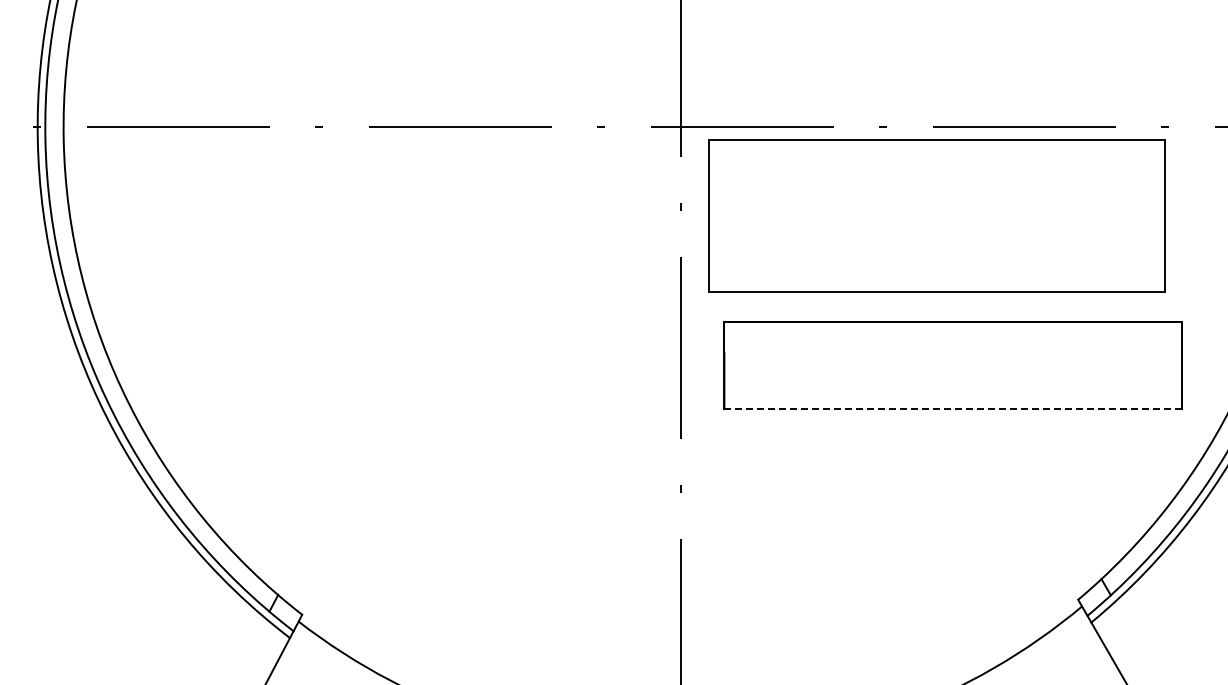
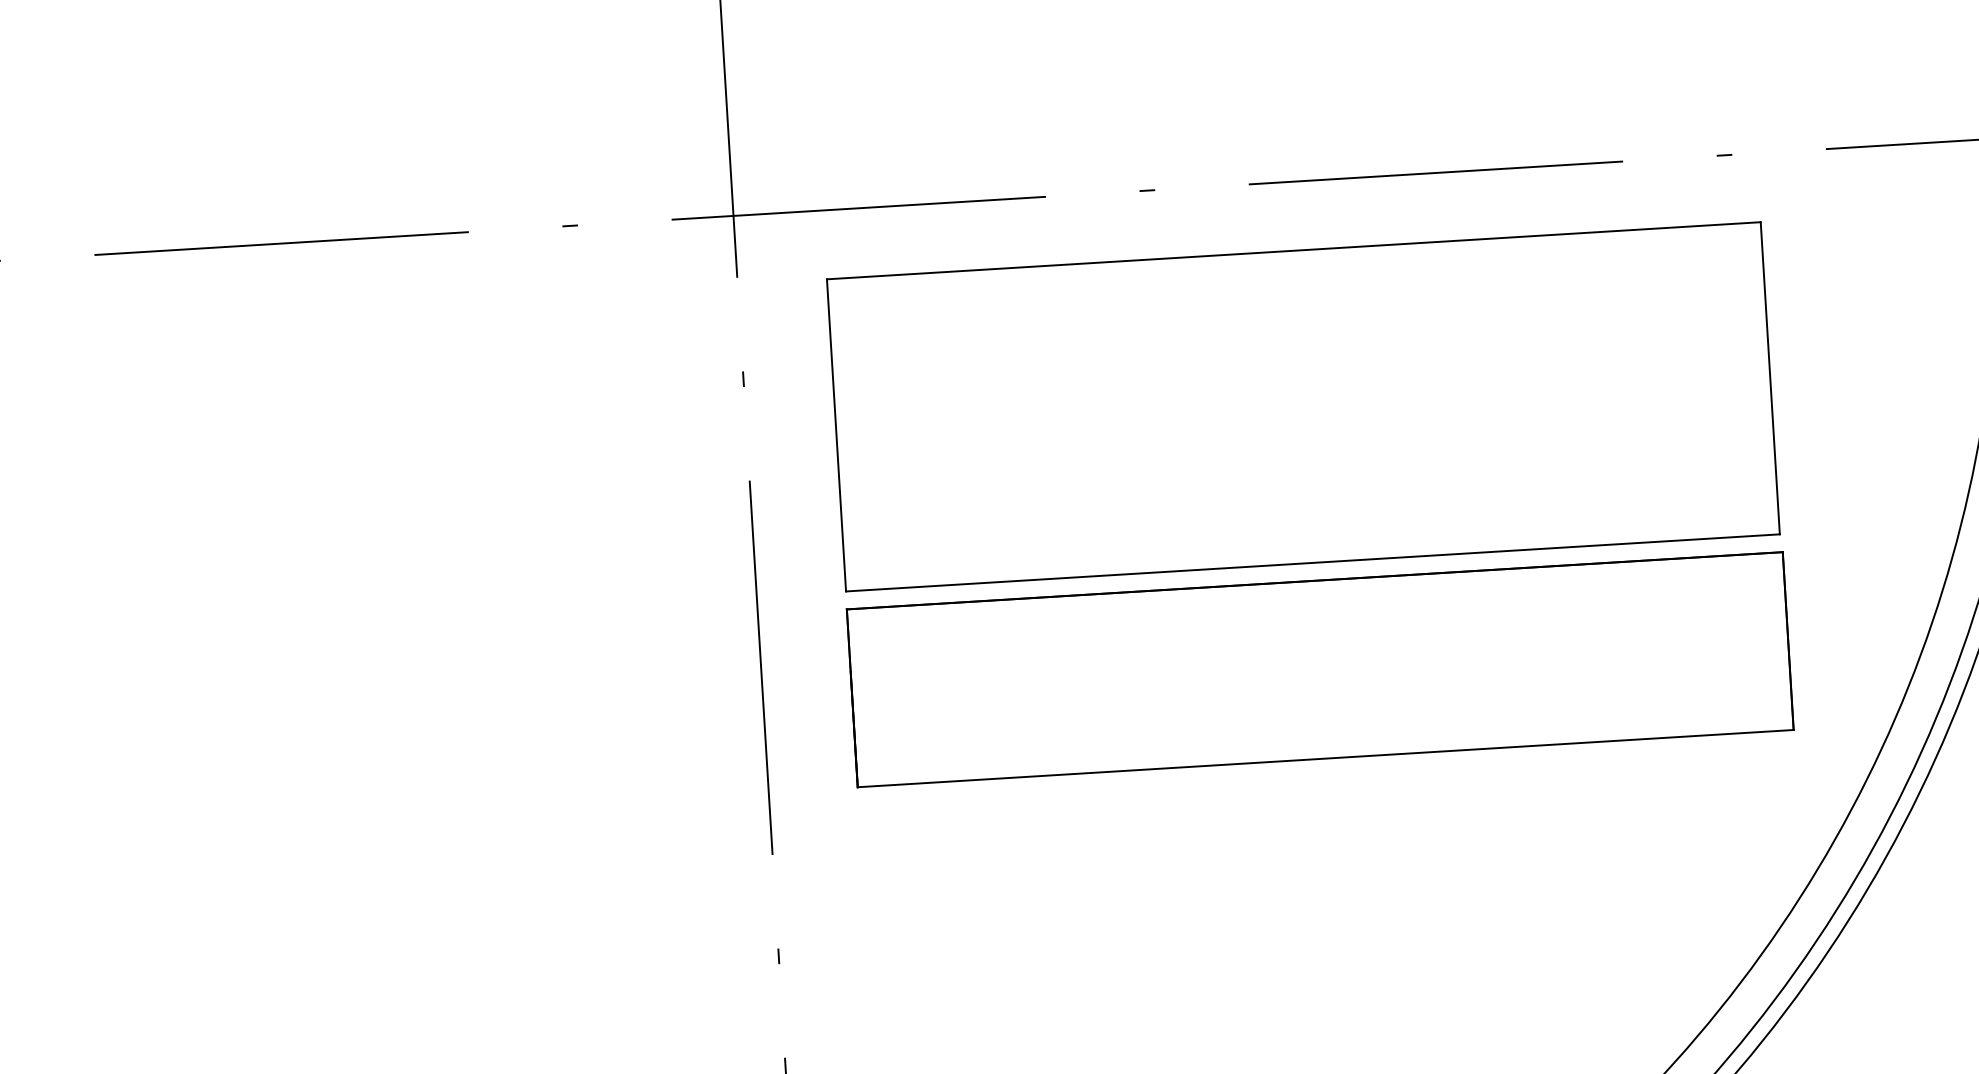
part: (936, 215) -> (1302, 405), moved
line: (953, 409) -> (1326, 759), dashed -> solid

